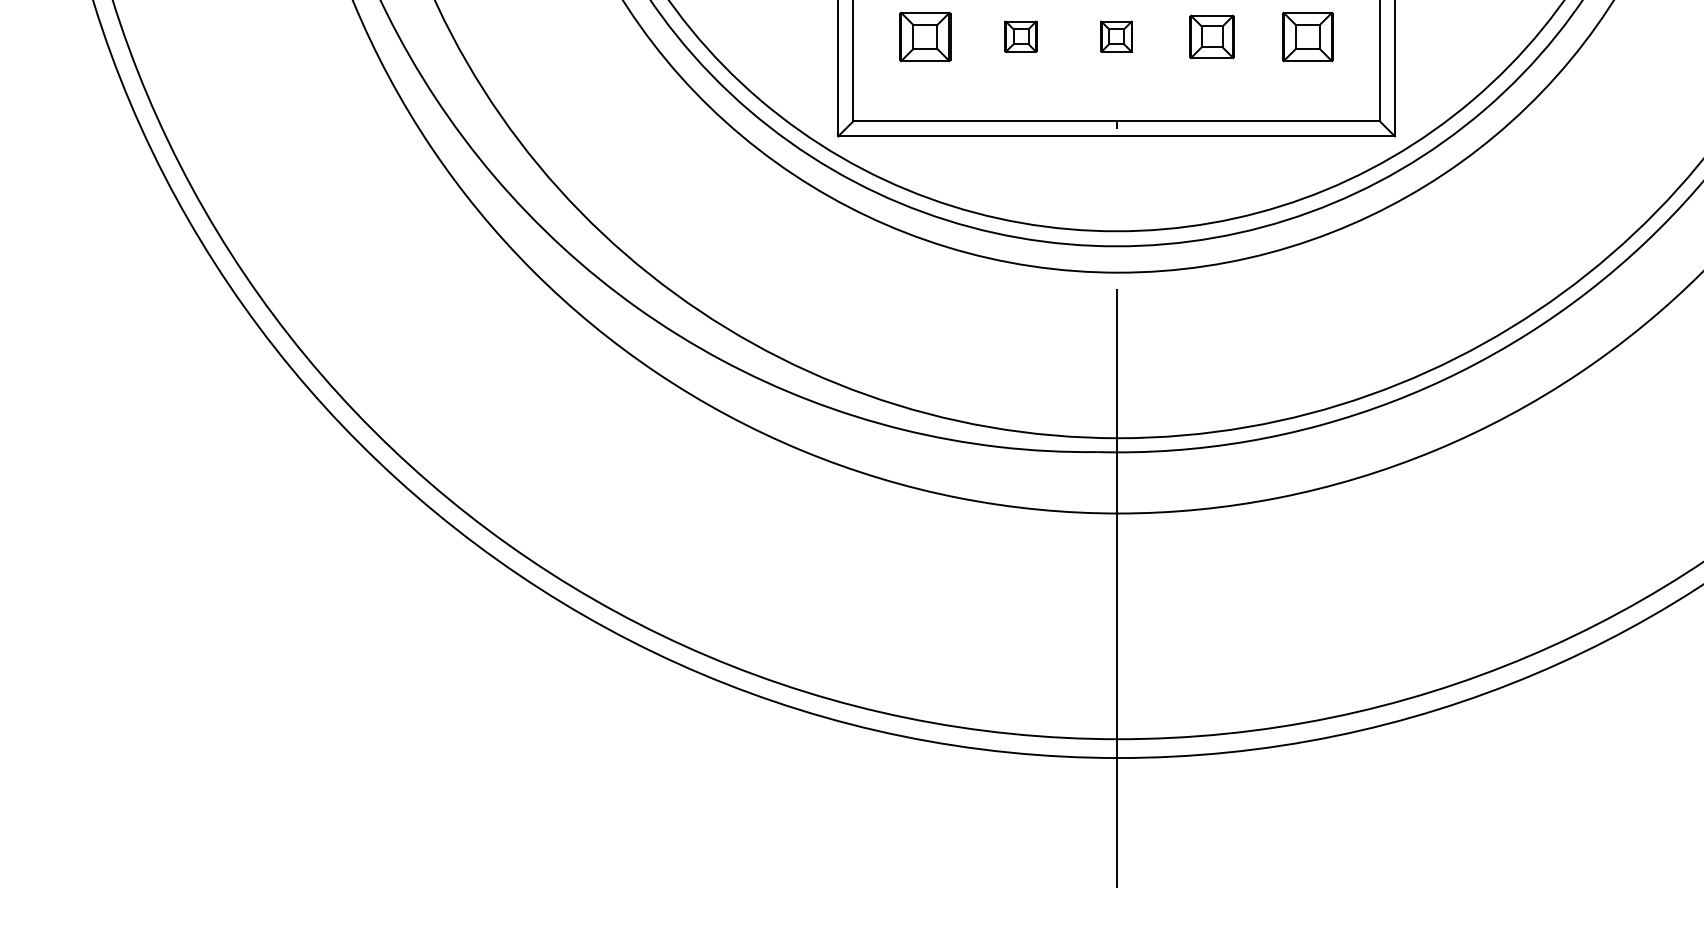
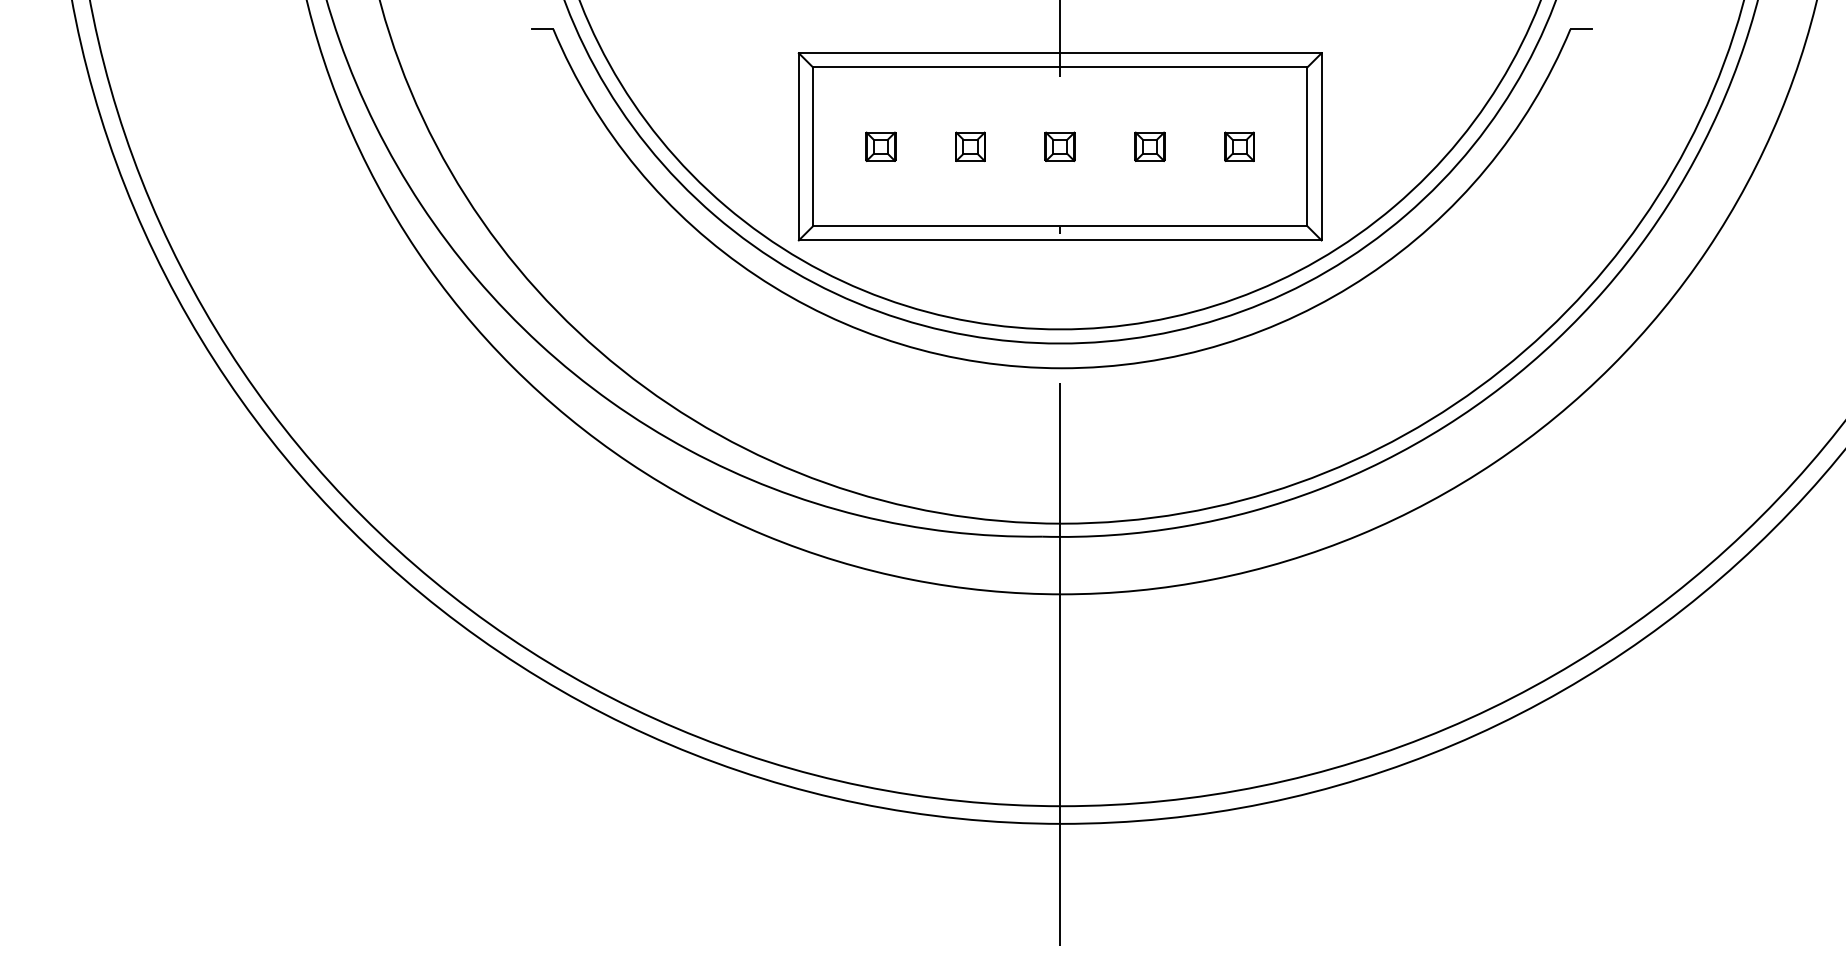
part: (925, 36) -> (880, 146), size x0.62
part: (1211, 36) -> (1149, 146), size x0.71
part: (1307, 36) -> (1239, 146), size x0.62

